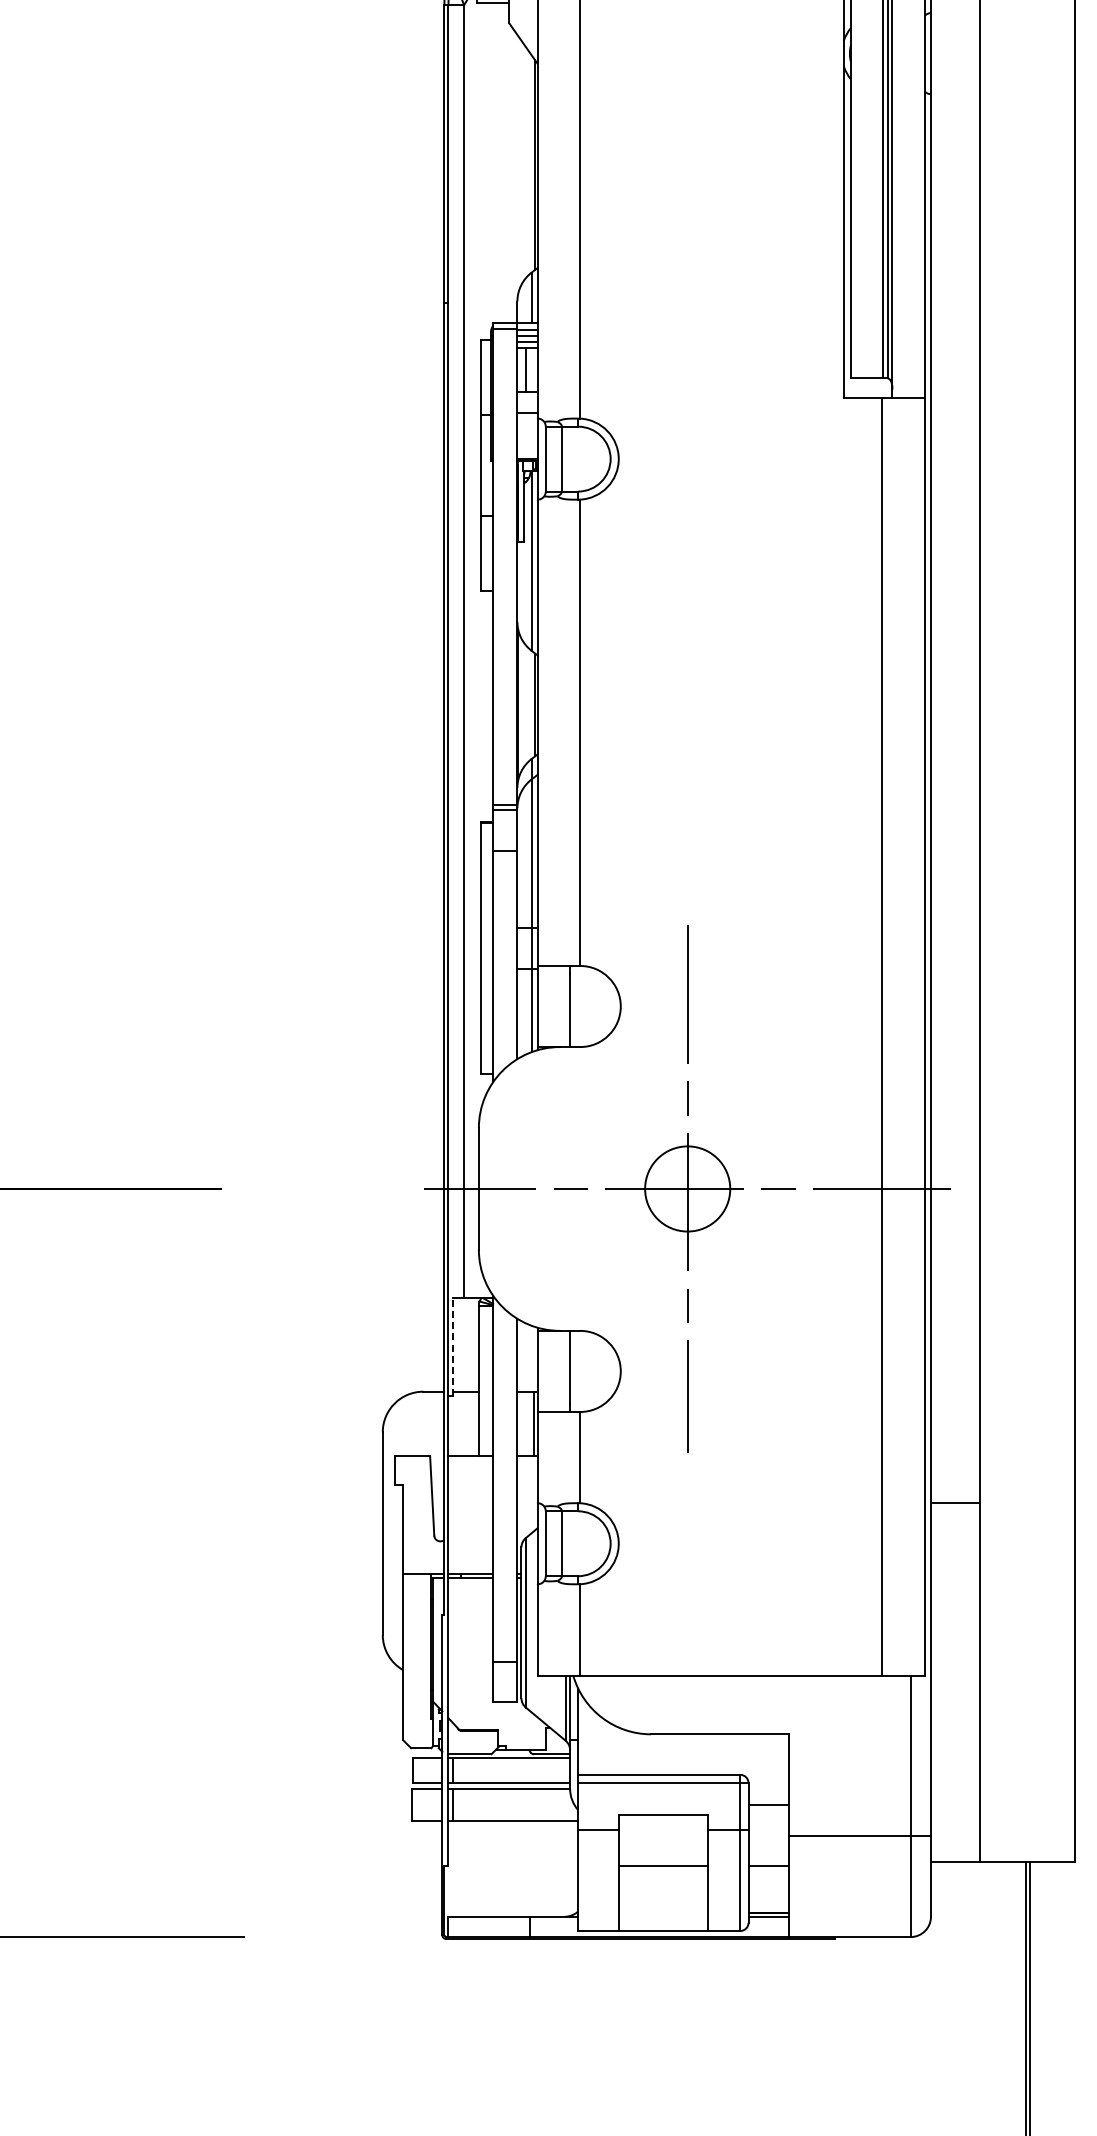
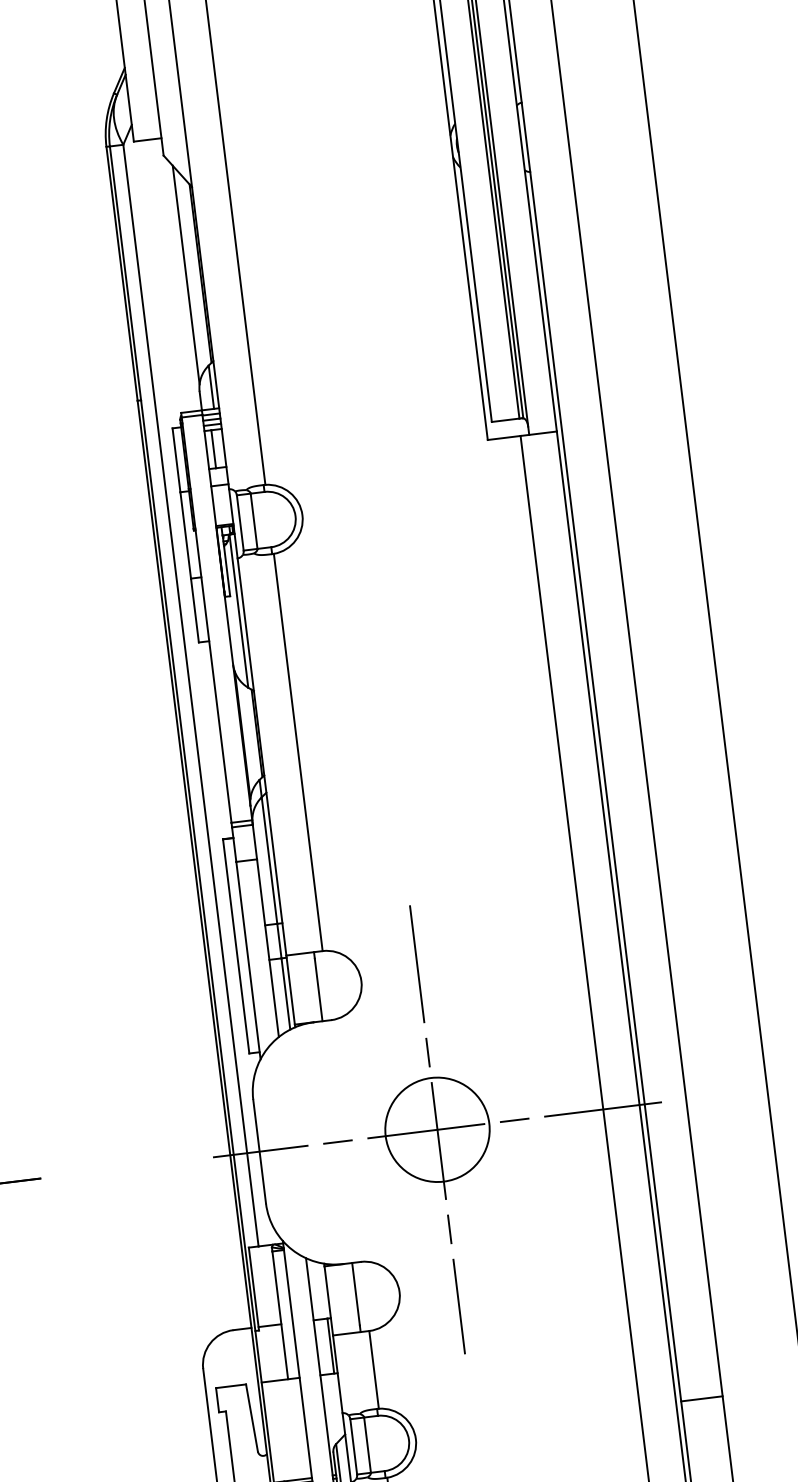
line: (518, 164) -> (186, 274), added
circle: (687, 1188) -> (437, 1129), size x1.43
line: (452, 1347) -> (253, 1289), dashed -> solid
line: (954, 1502) -> (701, 1398), moved

